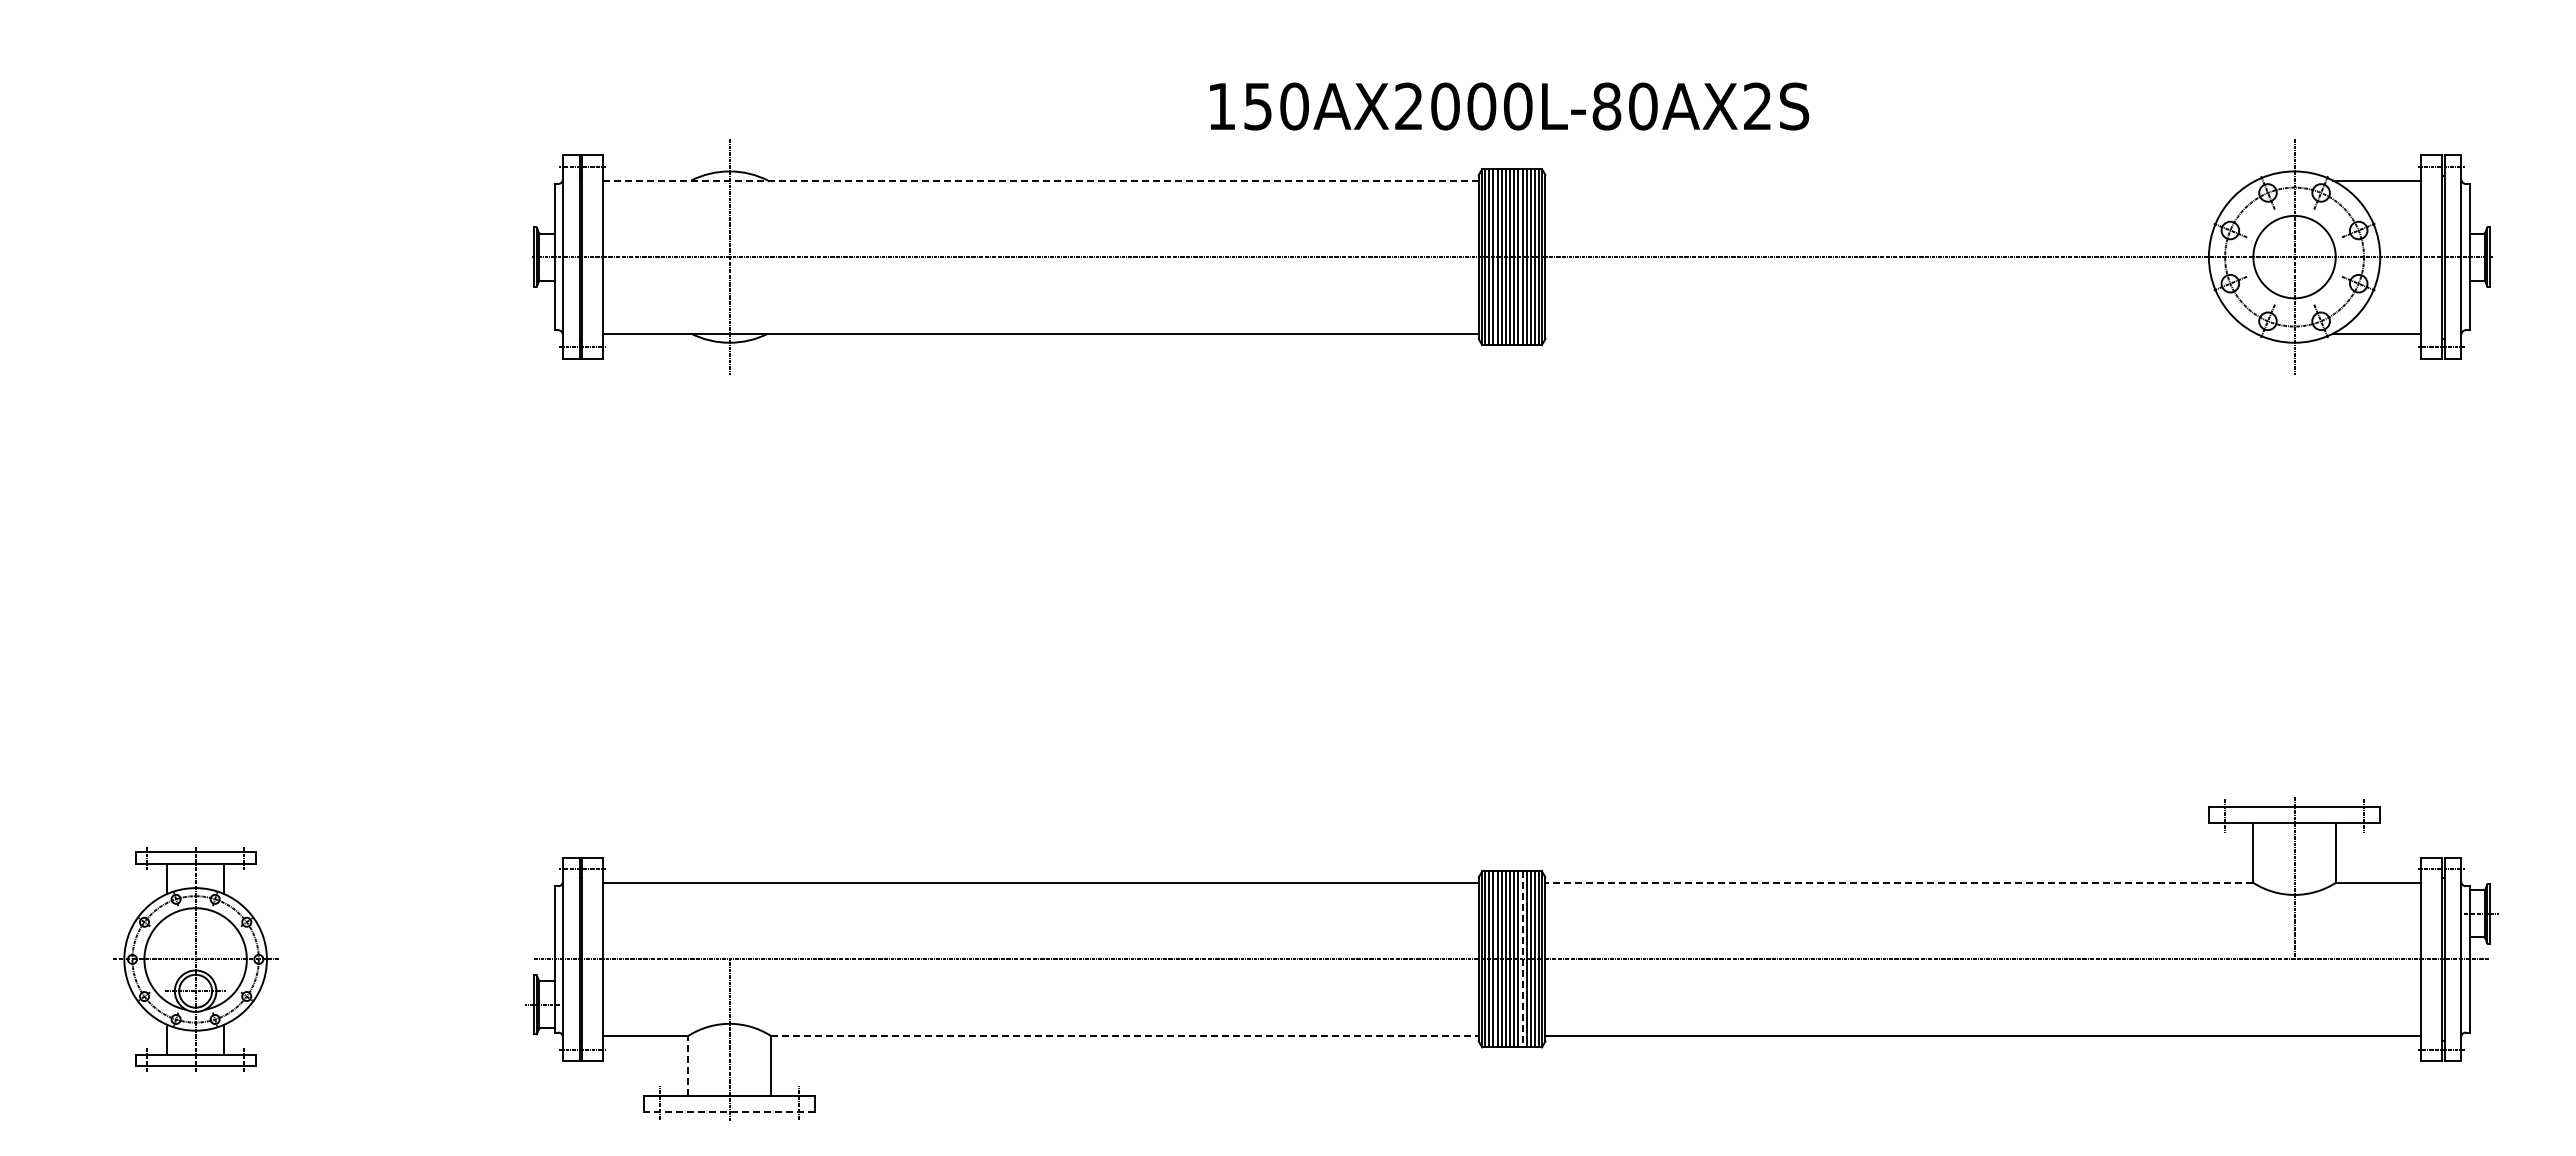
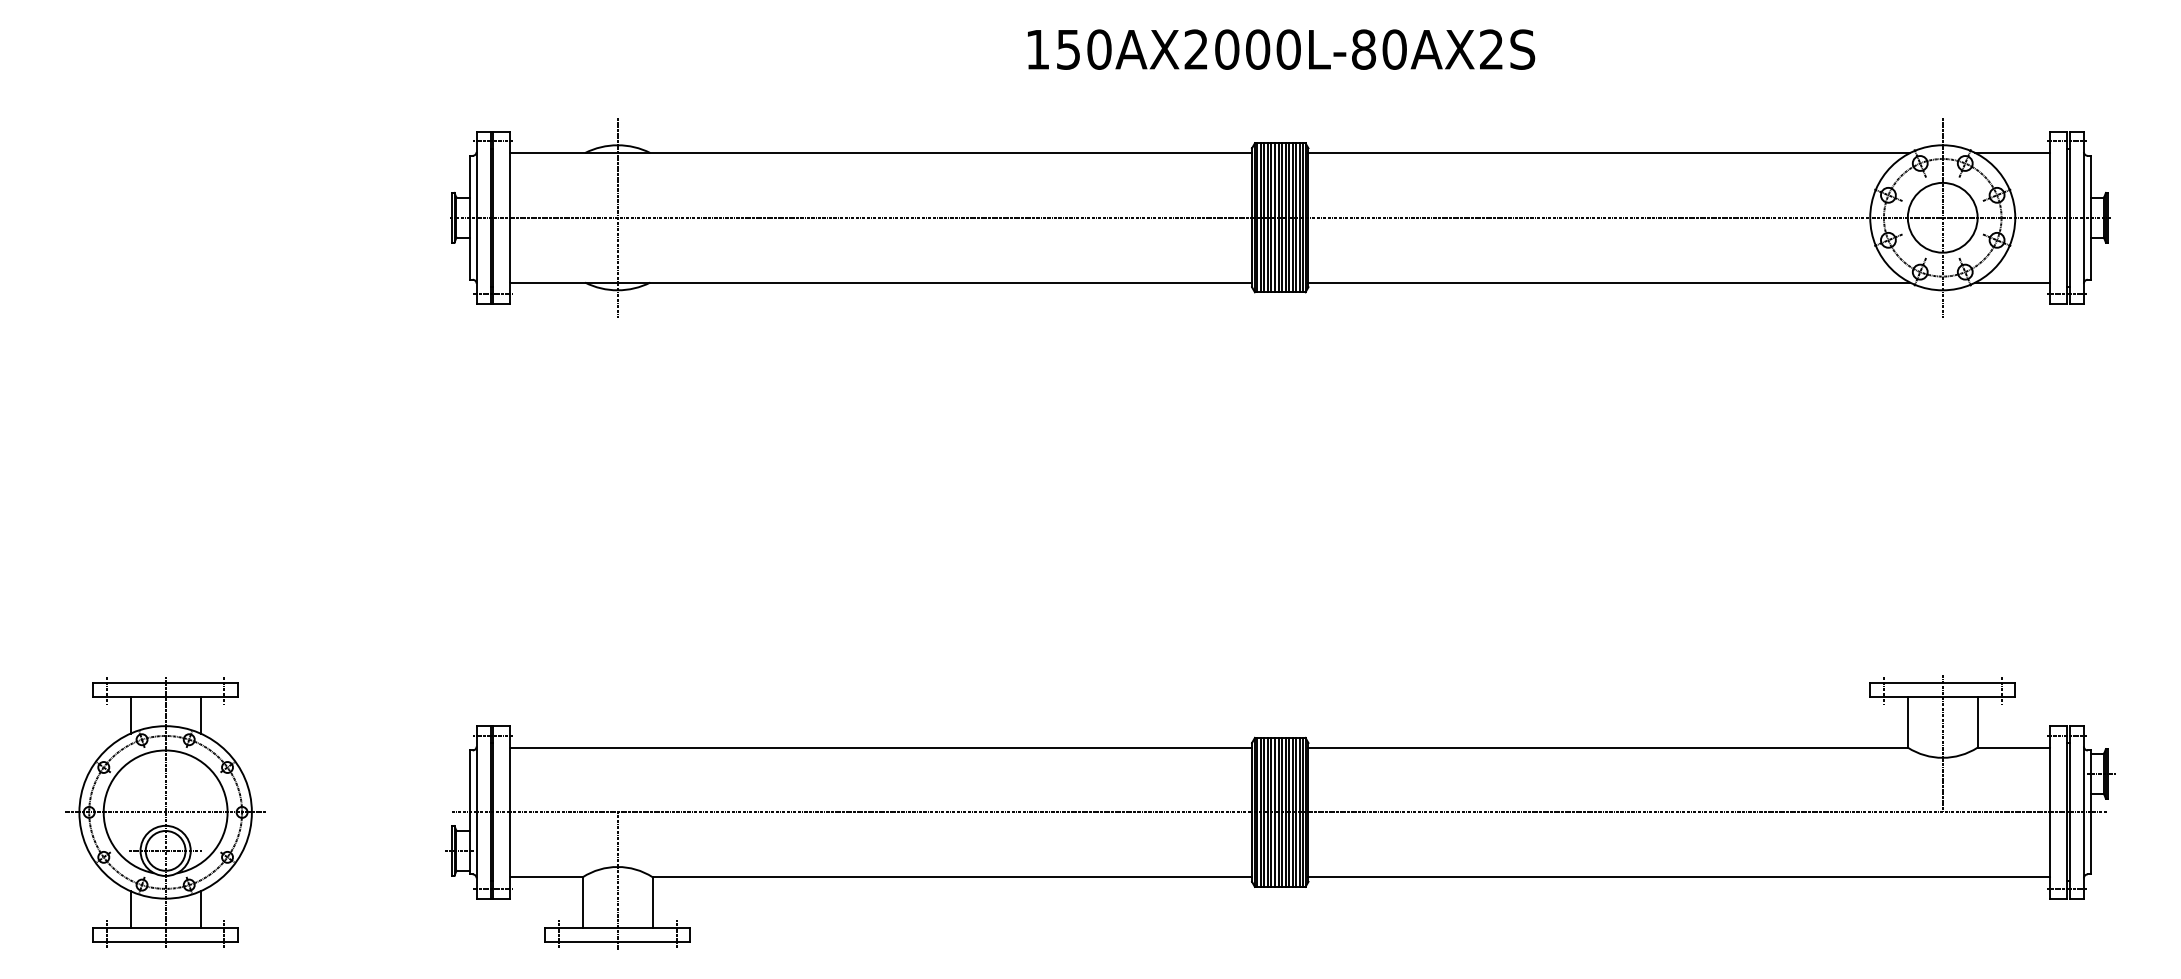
text: (1509, 106) -> (1281, 49), moved
line: (1041, 180) -> (881, 152), dashed -> solid
line: (1900, 180) -> (1609, 152), added
line: (1900, 333) -> (1609, 282), added
line: (1899, 882) -> (1608, 747), dashed -> solid
part: (195, 959) -> (165, 812), size x1.43
line: (1522, 959) -> (1289, 812), dashed -> solid
line: (1124, 1035) -> (952, 876), dashed -> solid
line: (688, 1065) -> (582, 902), dashed -> solid
line: (729, 1112) -> (617, 942), dashed -> solid

